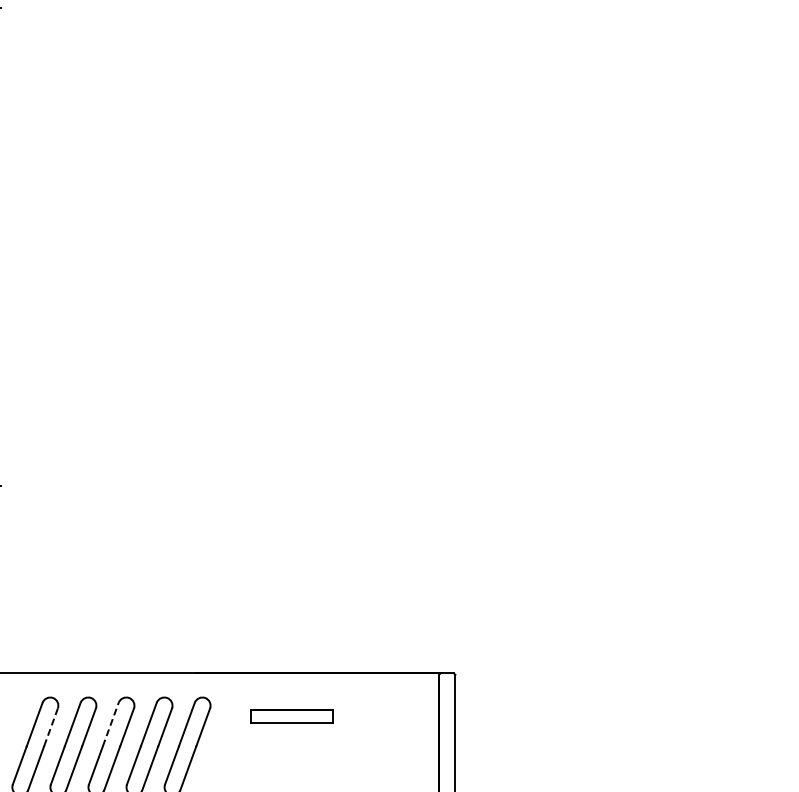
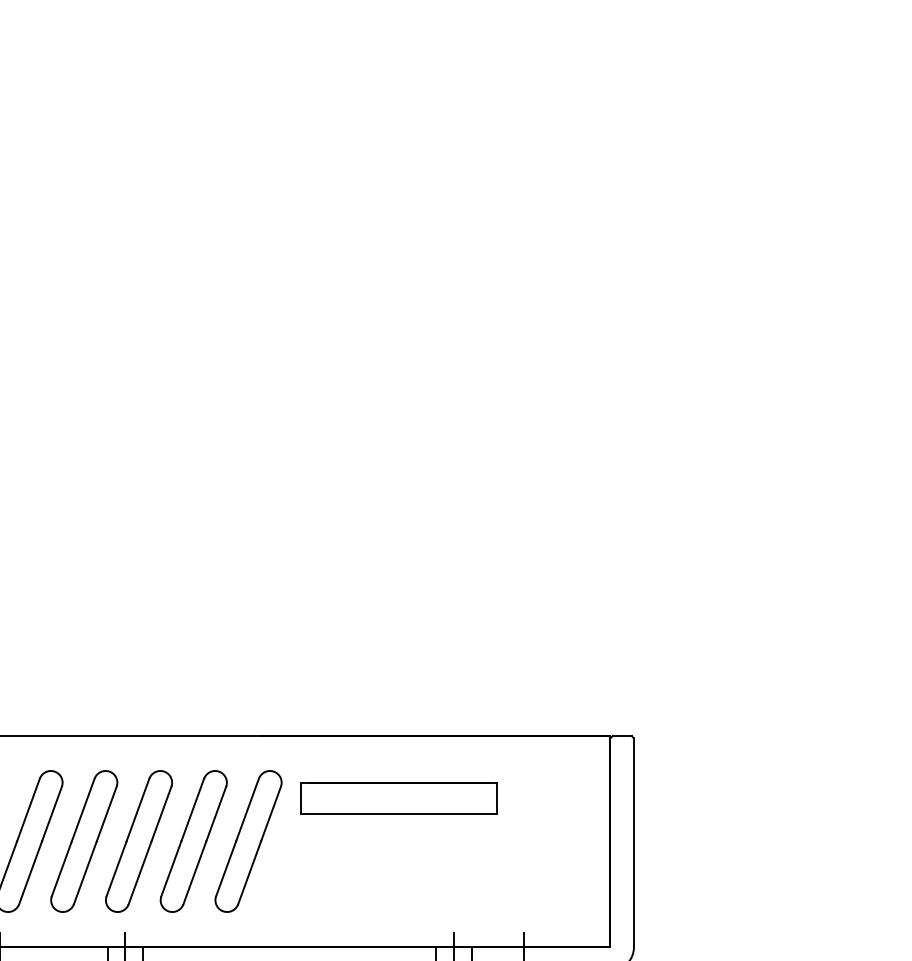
part: (291, 716) -> (398, 798), size x1.67
line: (110, 724) -> (137, 809), dashed -> solid
line: (50, 727) -> (51, 814), dashed -> solid

